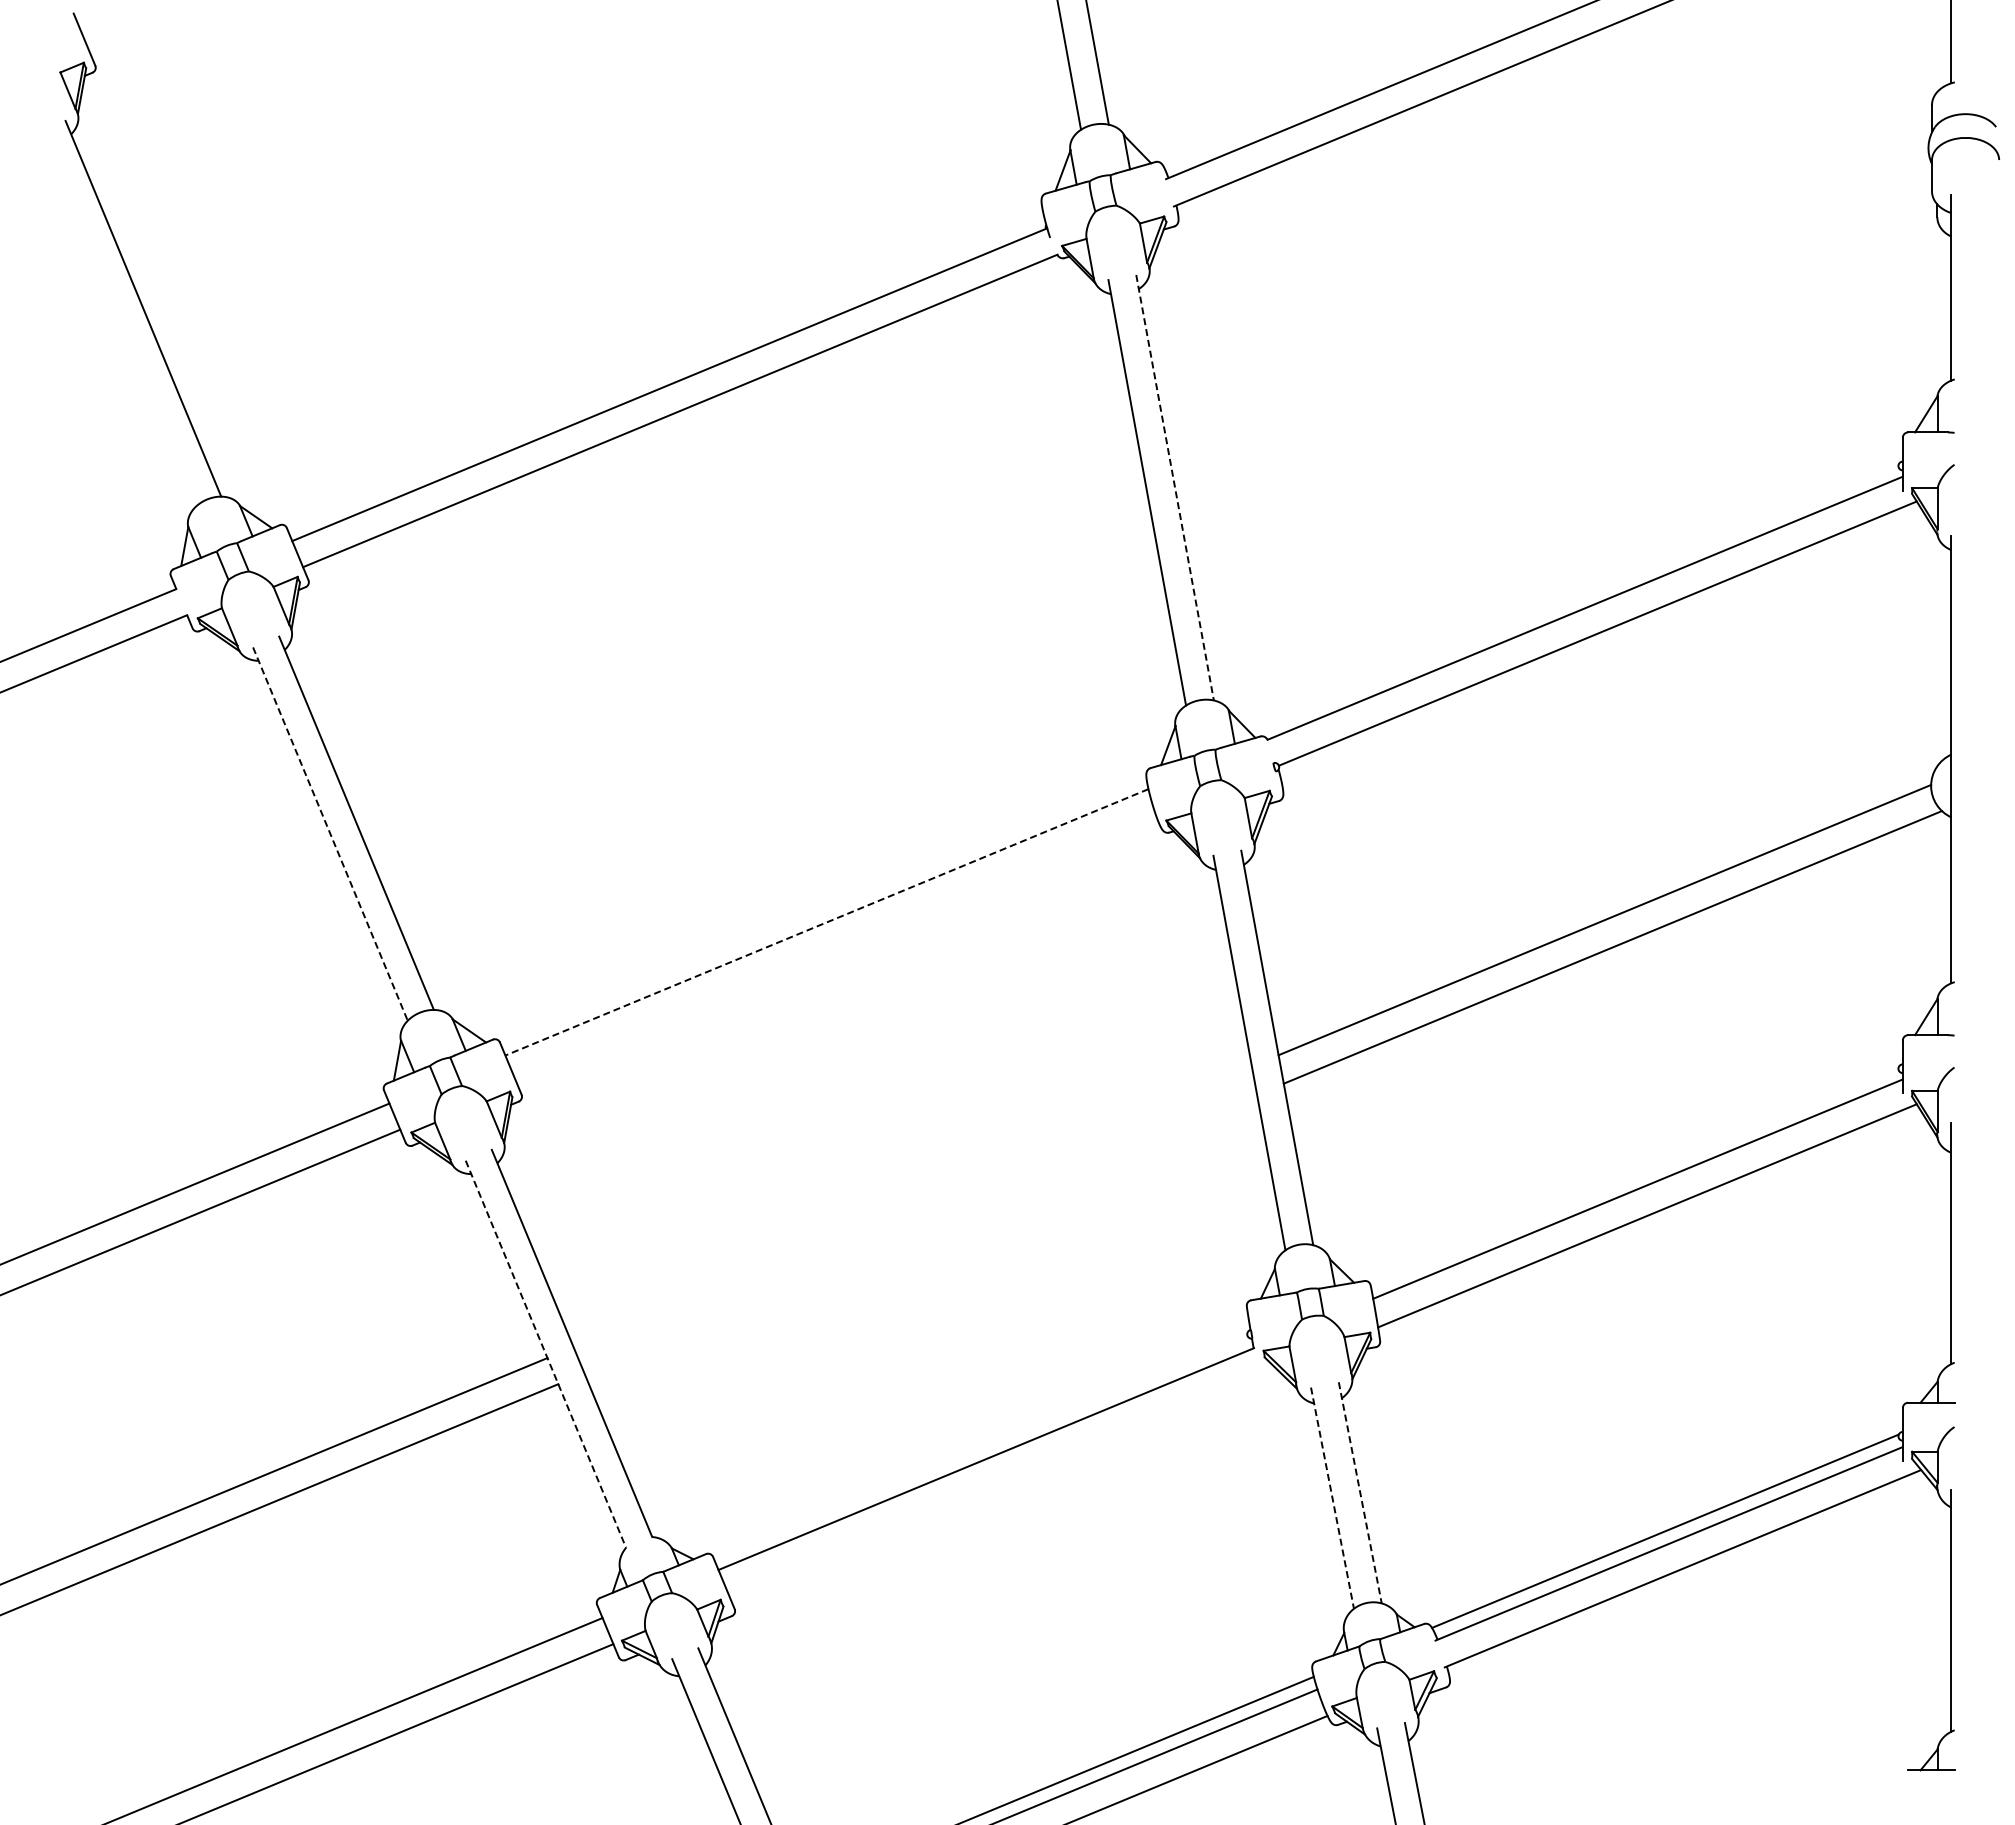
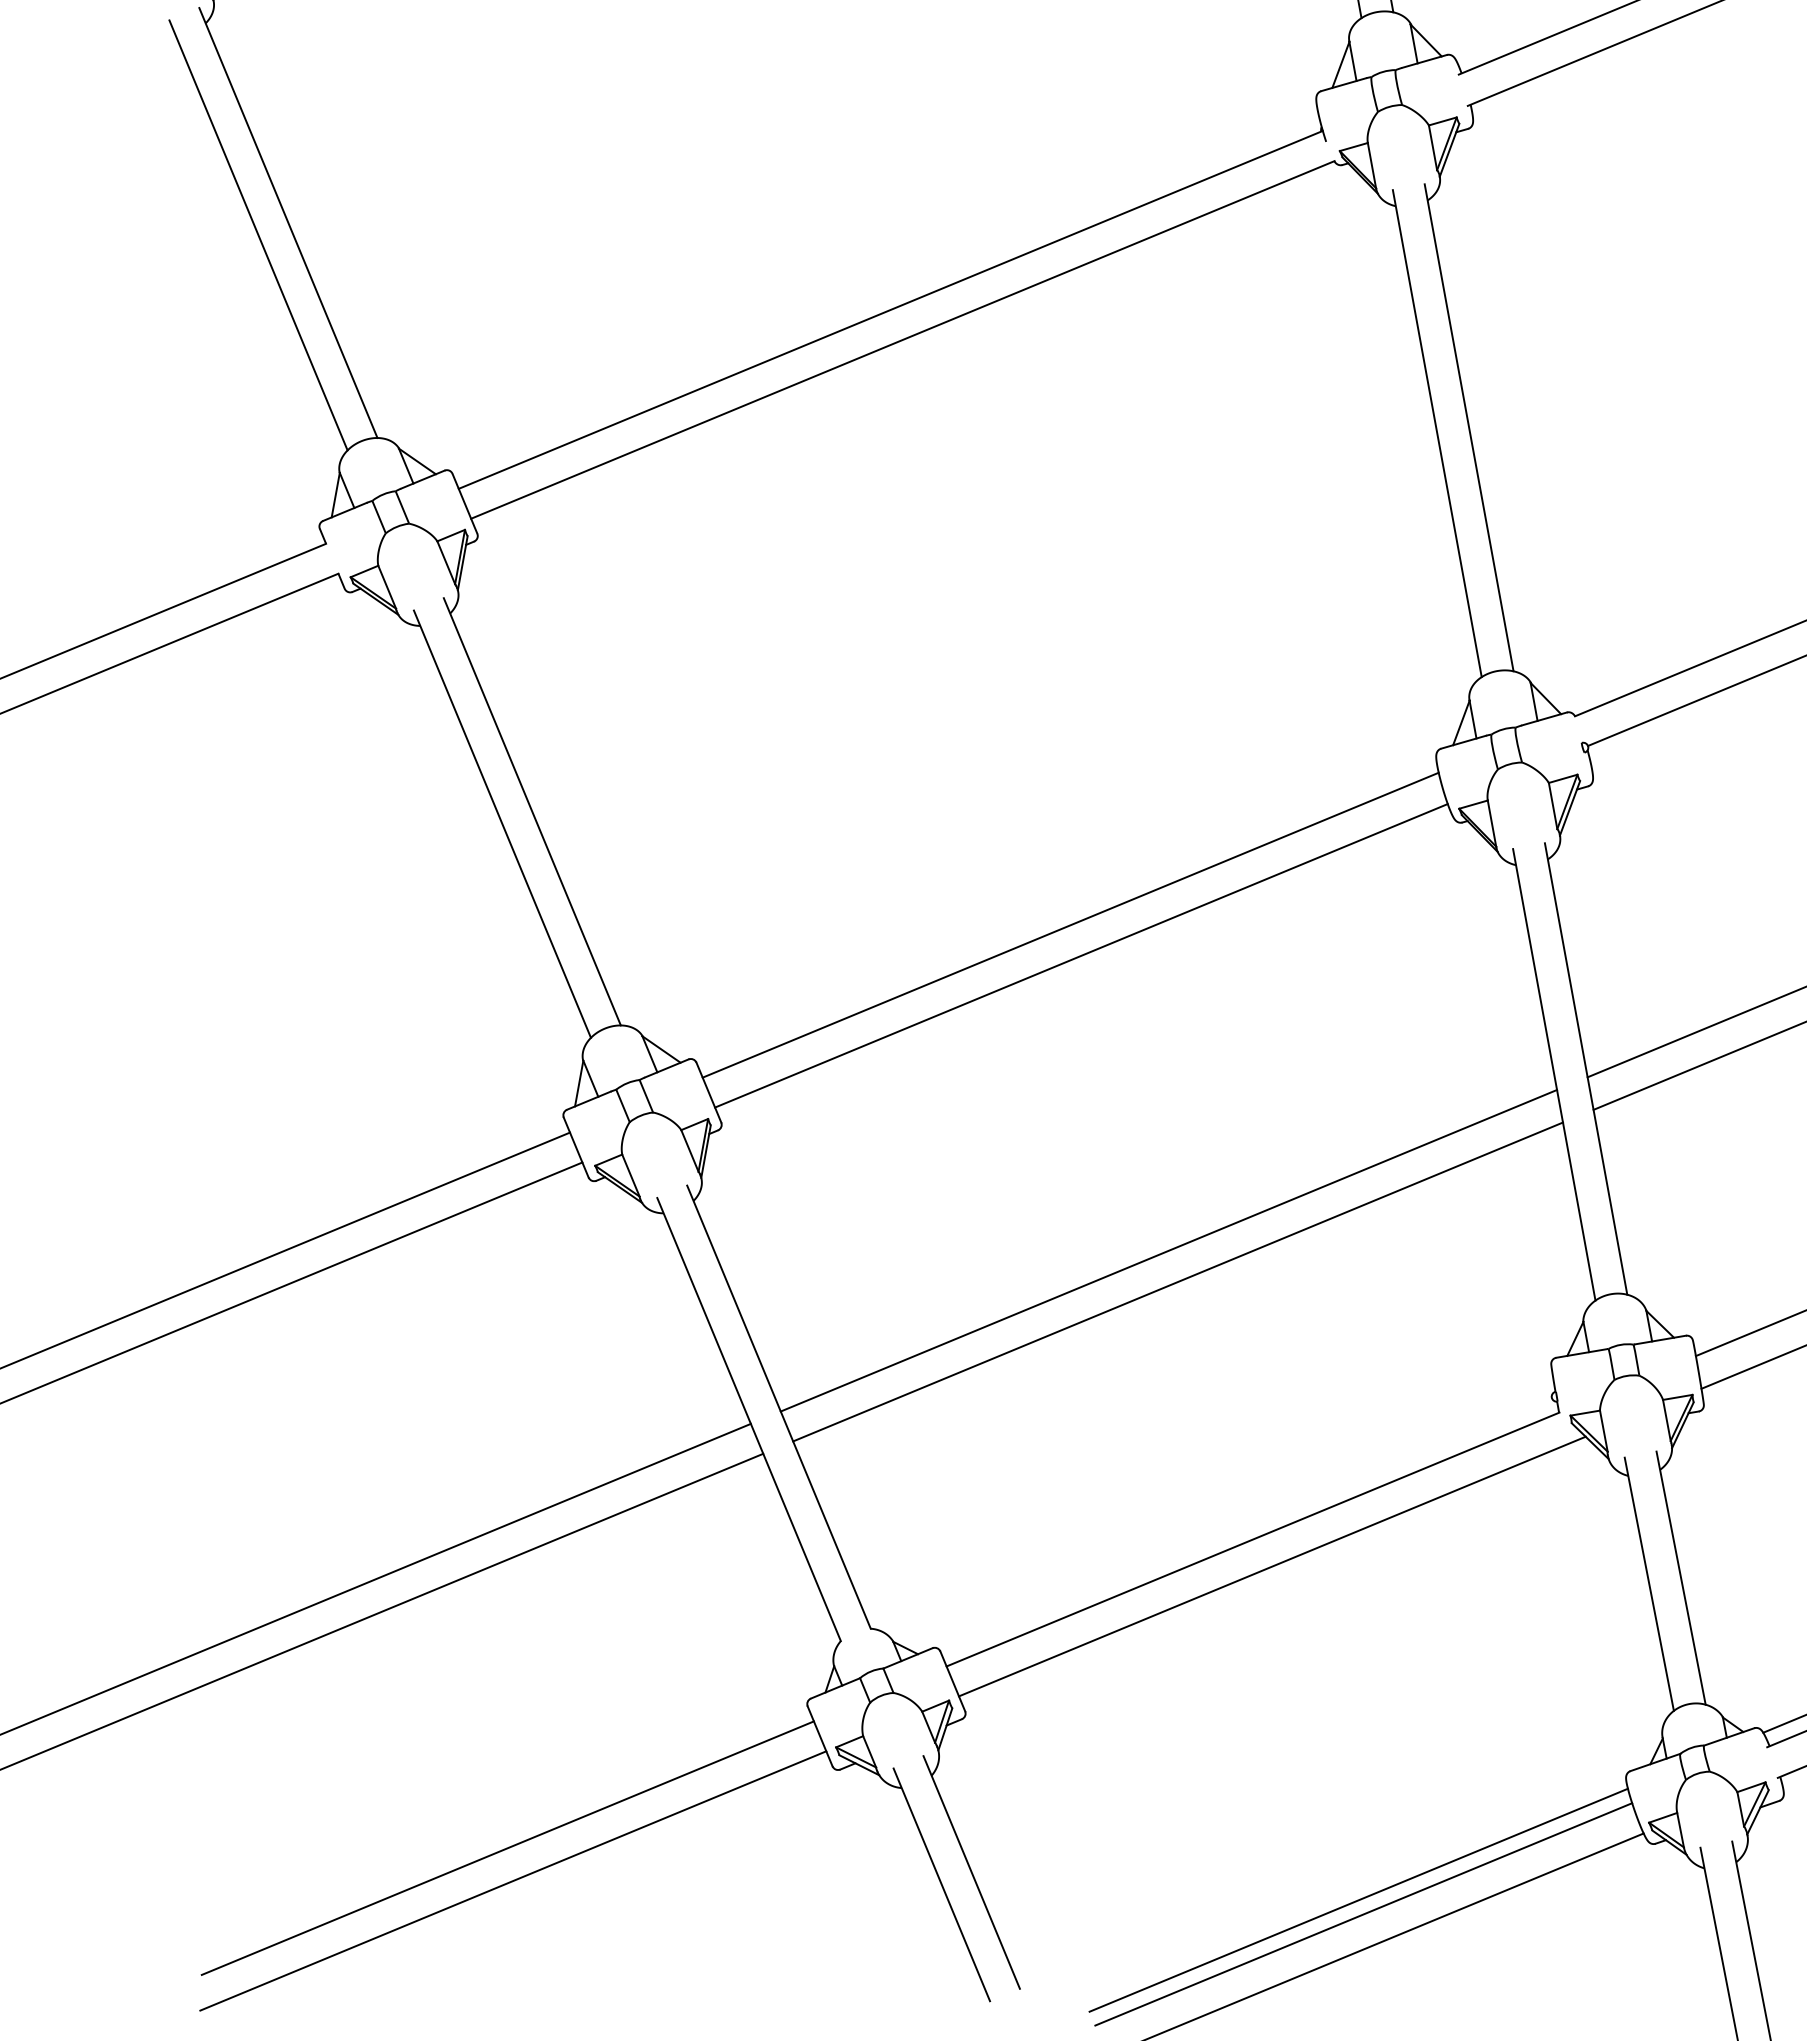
line: (117, 319) -> (258, 235), added
line: (1175, 488) -> (1469, 428), dashed -> solid
line: (330, 834) -> (502, 824), dashed -> solid
line: (826, 922) -> (1070, 925), dashed -> solid
line: (836, 948) -> (1081, 955), added
line: (912, 1206) -> (1168, 1250), added
line: (920, 1233) -> (1177, 1281), added
line: (545, 1354) -> (748, 1419), dashed -> solid
line: (1002, 1482) -> (1271, 1566), added
line: (1360, 1492) -> (1681, 1577), dashed -> solid
line: (1332, 1498) -> (1649, 1584), dashed -> solid

